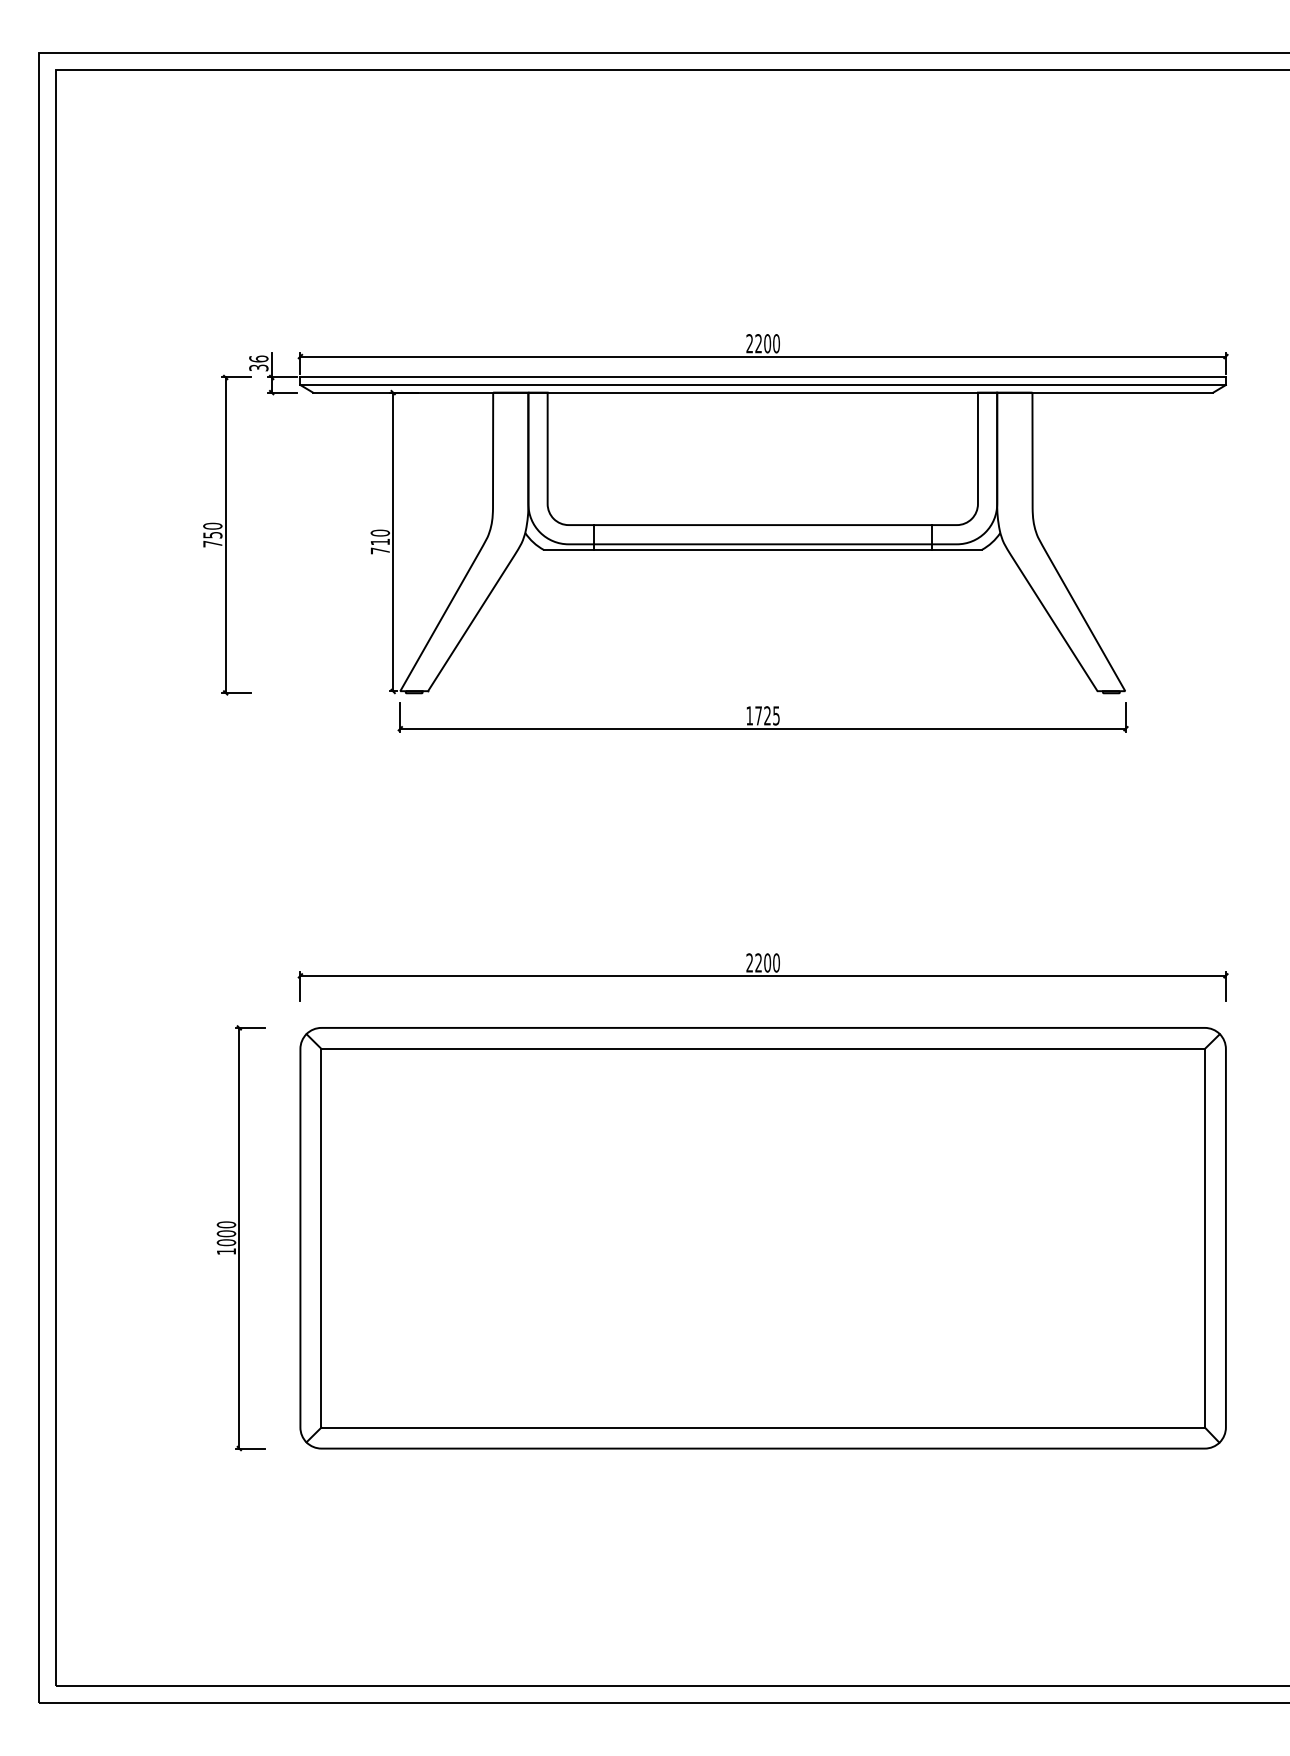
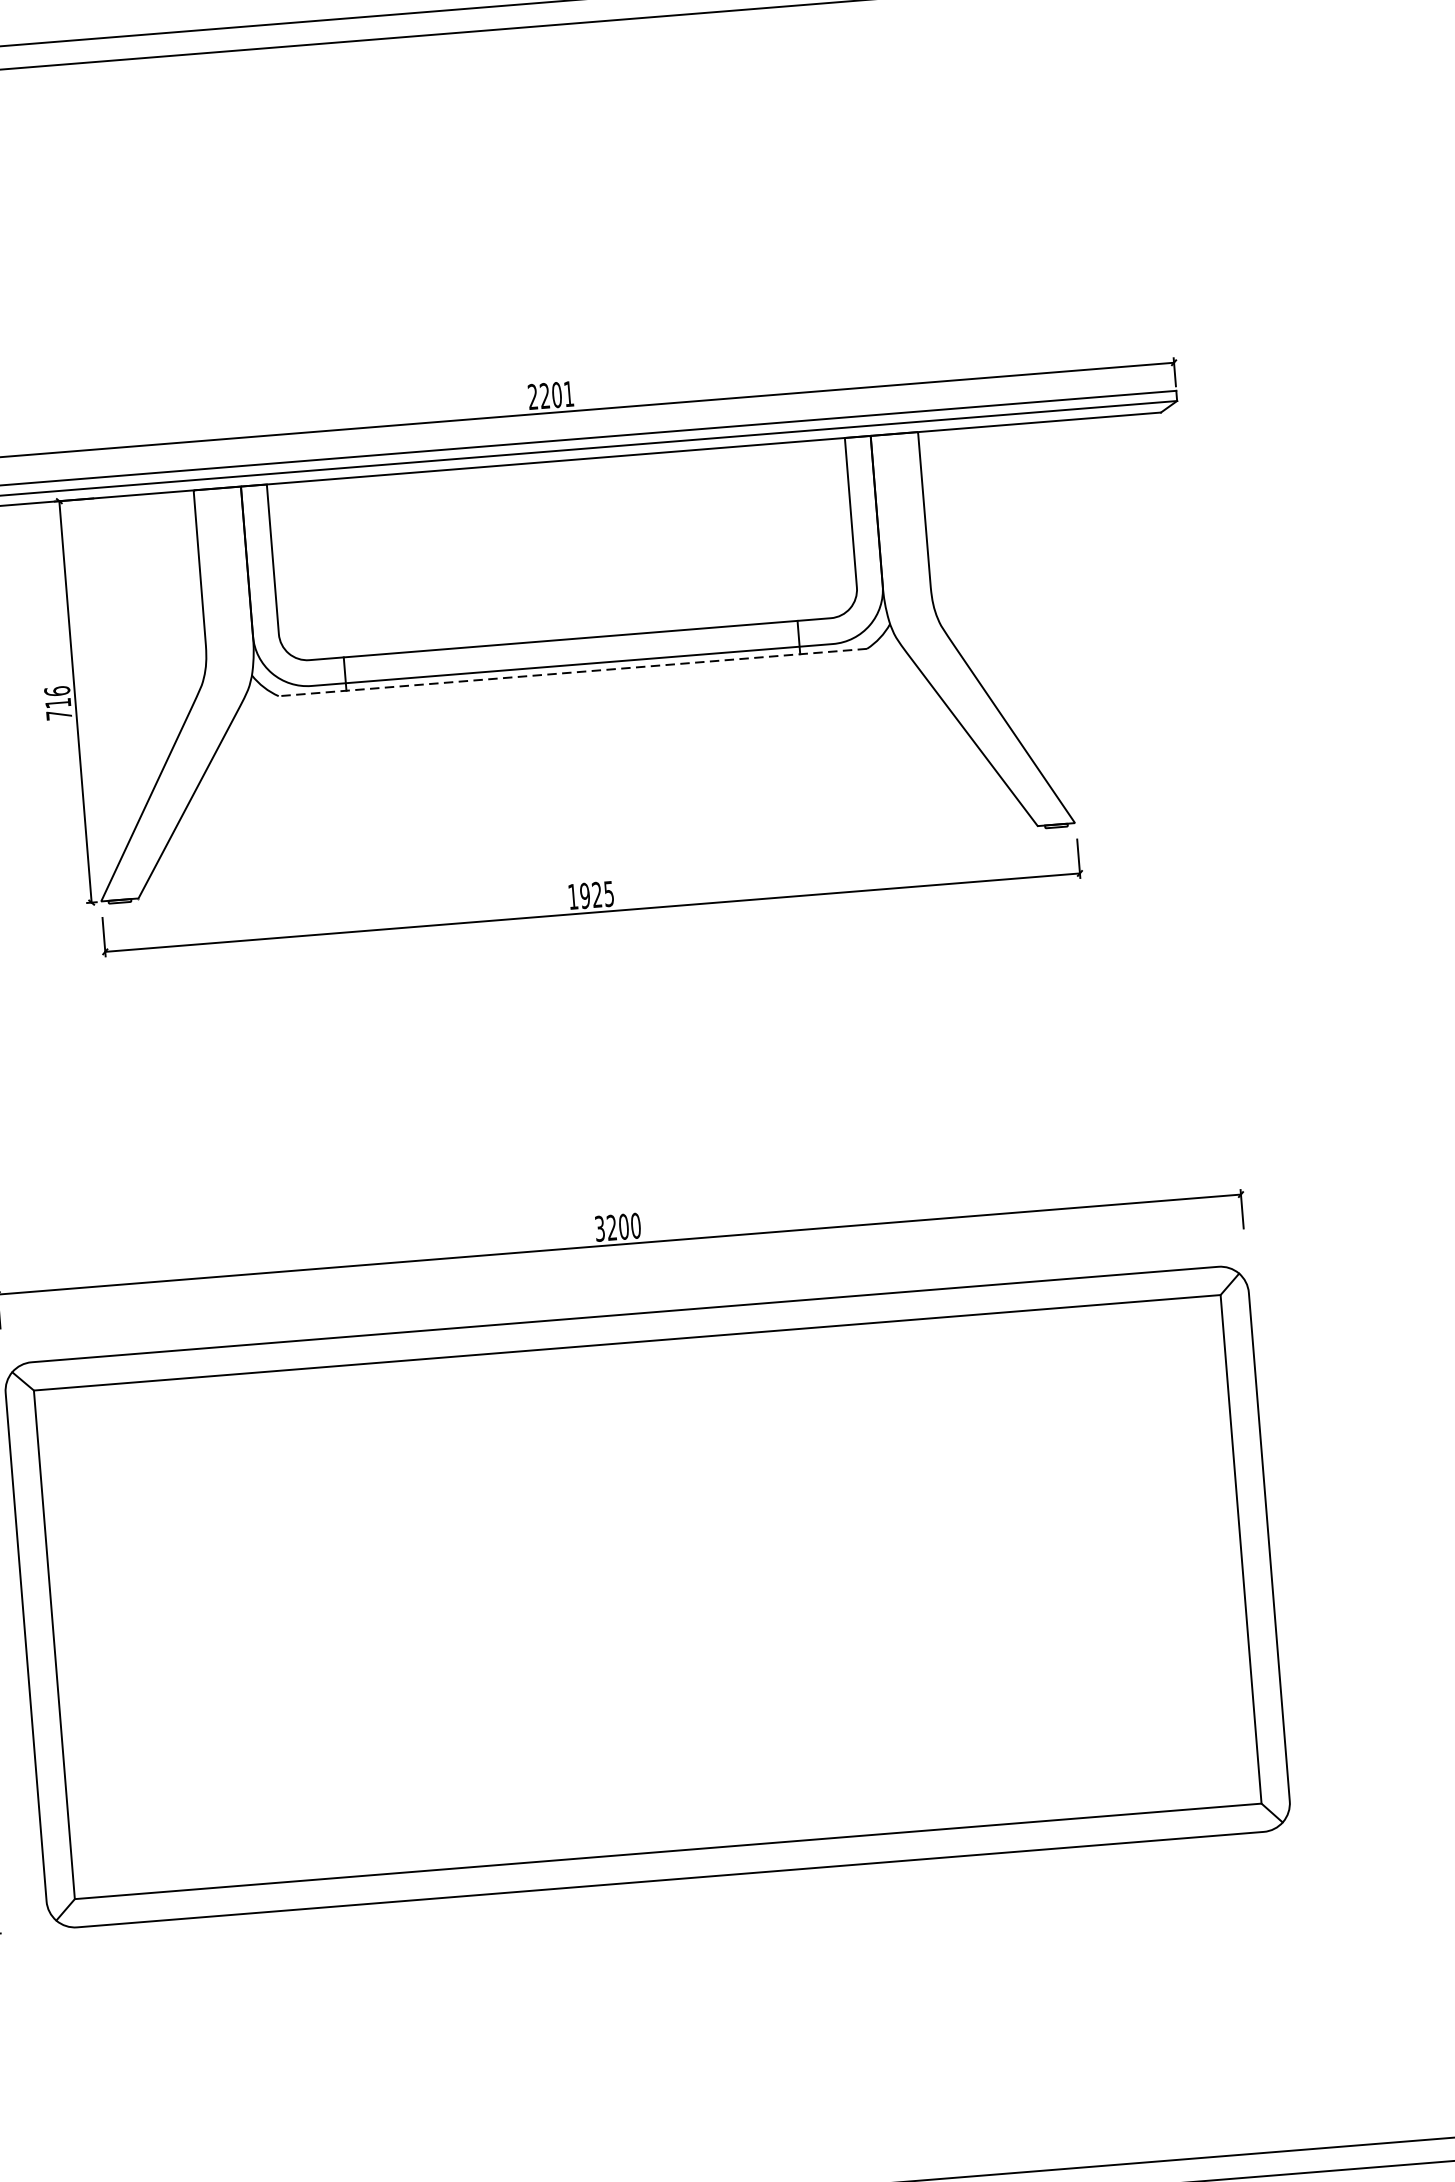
text: (776, 343) -> (568, 393), 2200 -> 2201
text: (379, 532) -> (56, 690), 710 -> 716
line: (762, 549) -> (572, 671), solid -> dashed
text: (758, 715) -> (584, 895), 1725 -> 1925
text: (749, 962) -> (599, 1228), 2200 -> 3200

